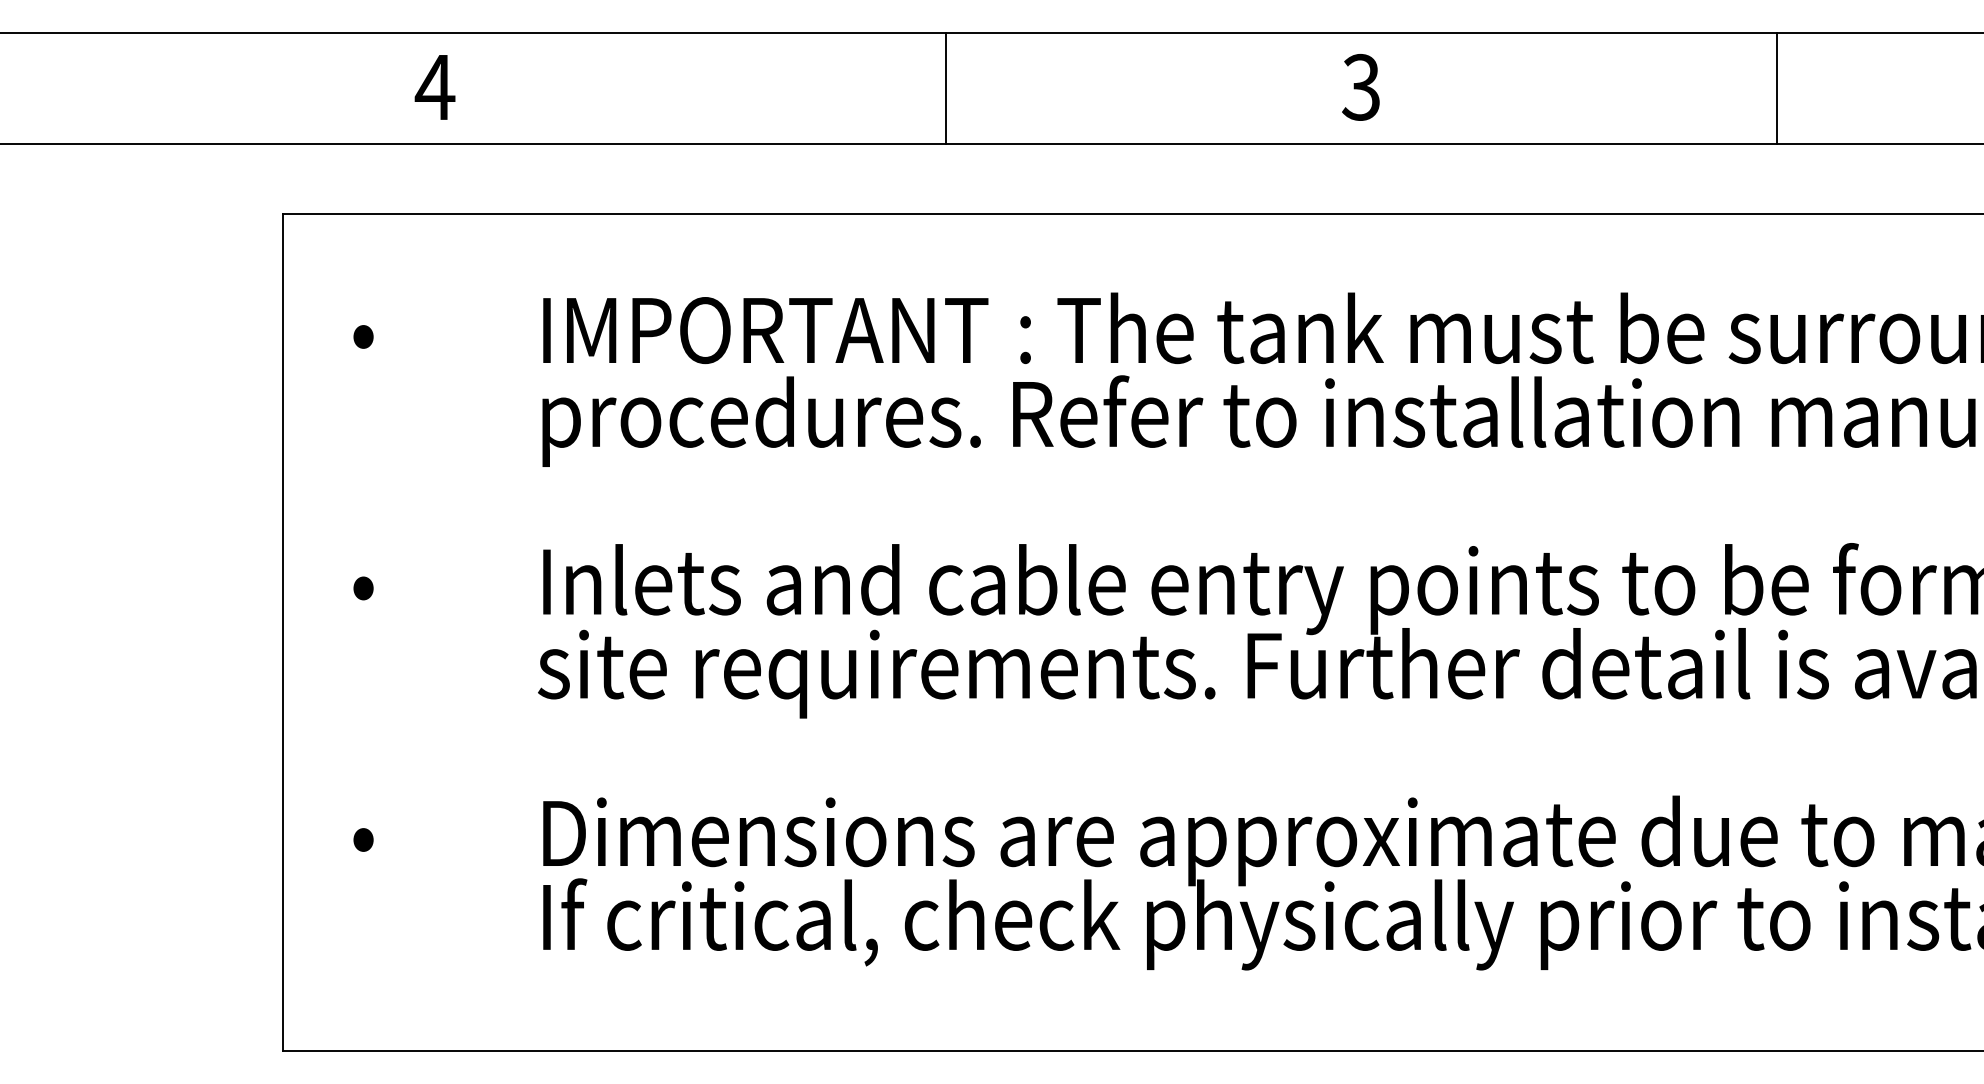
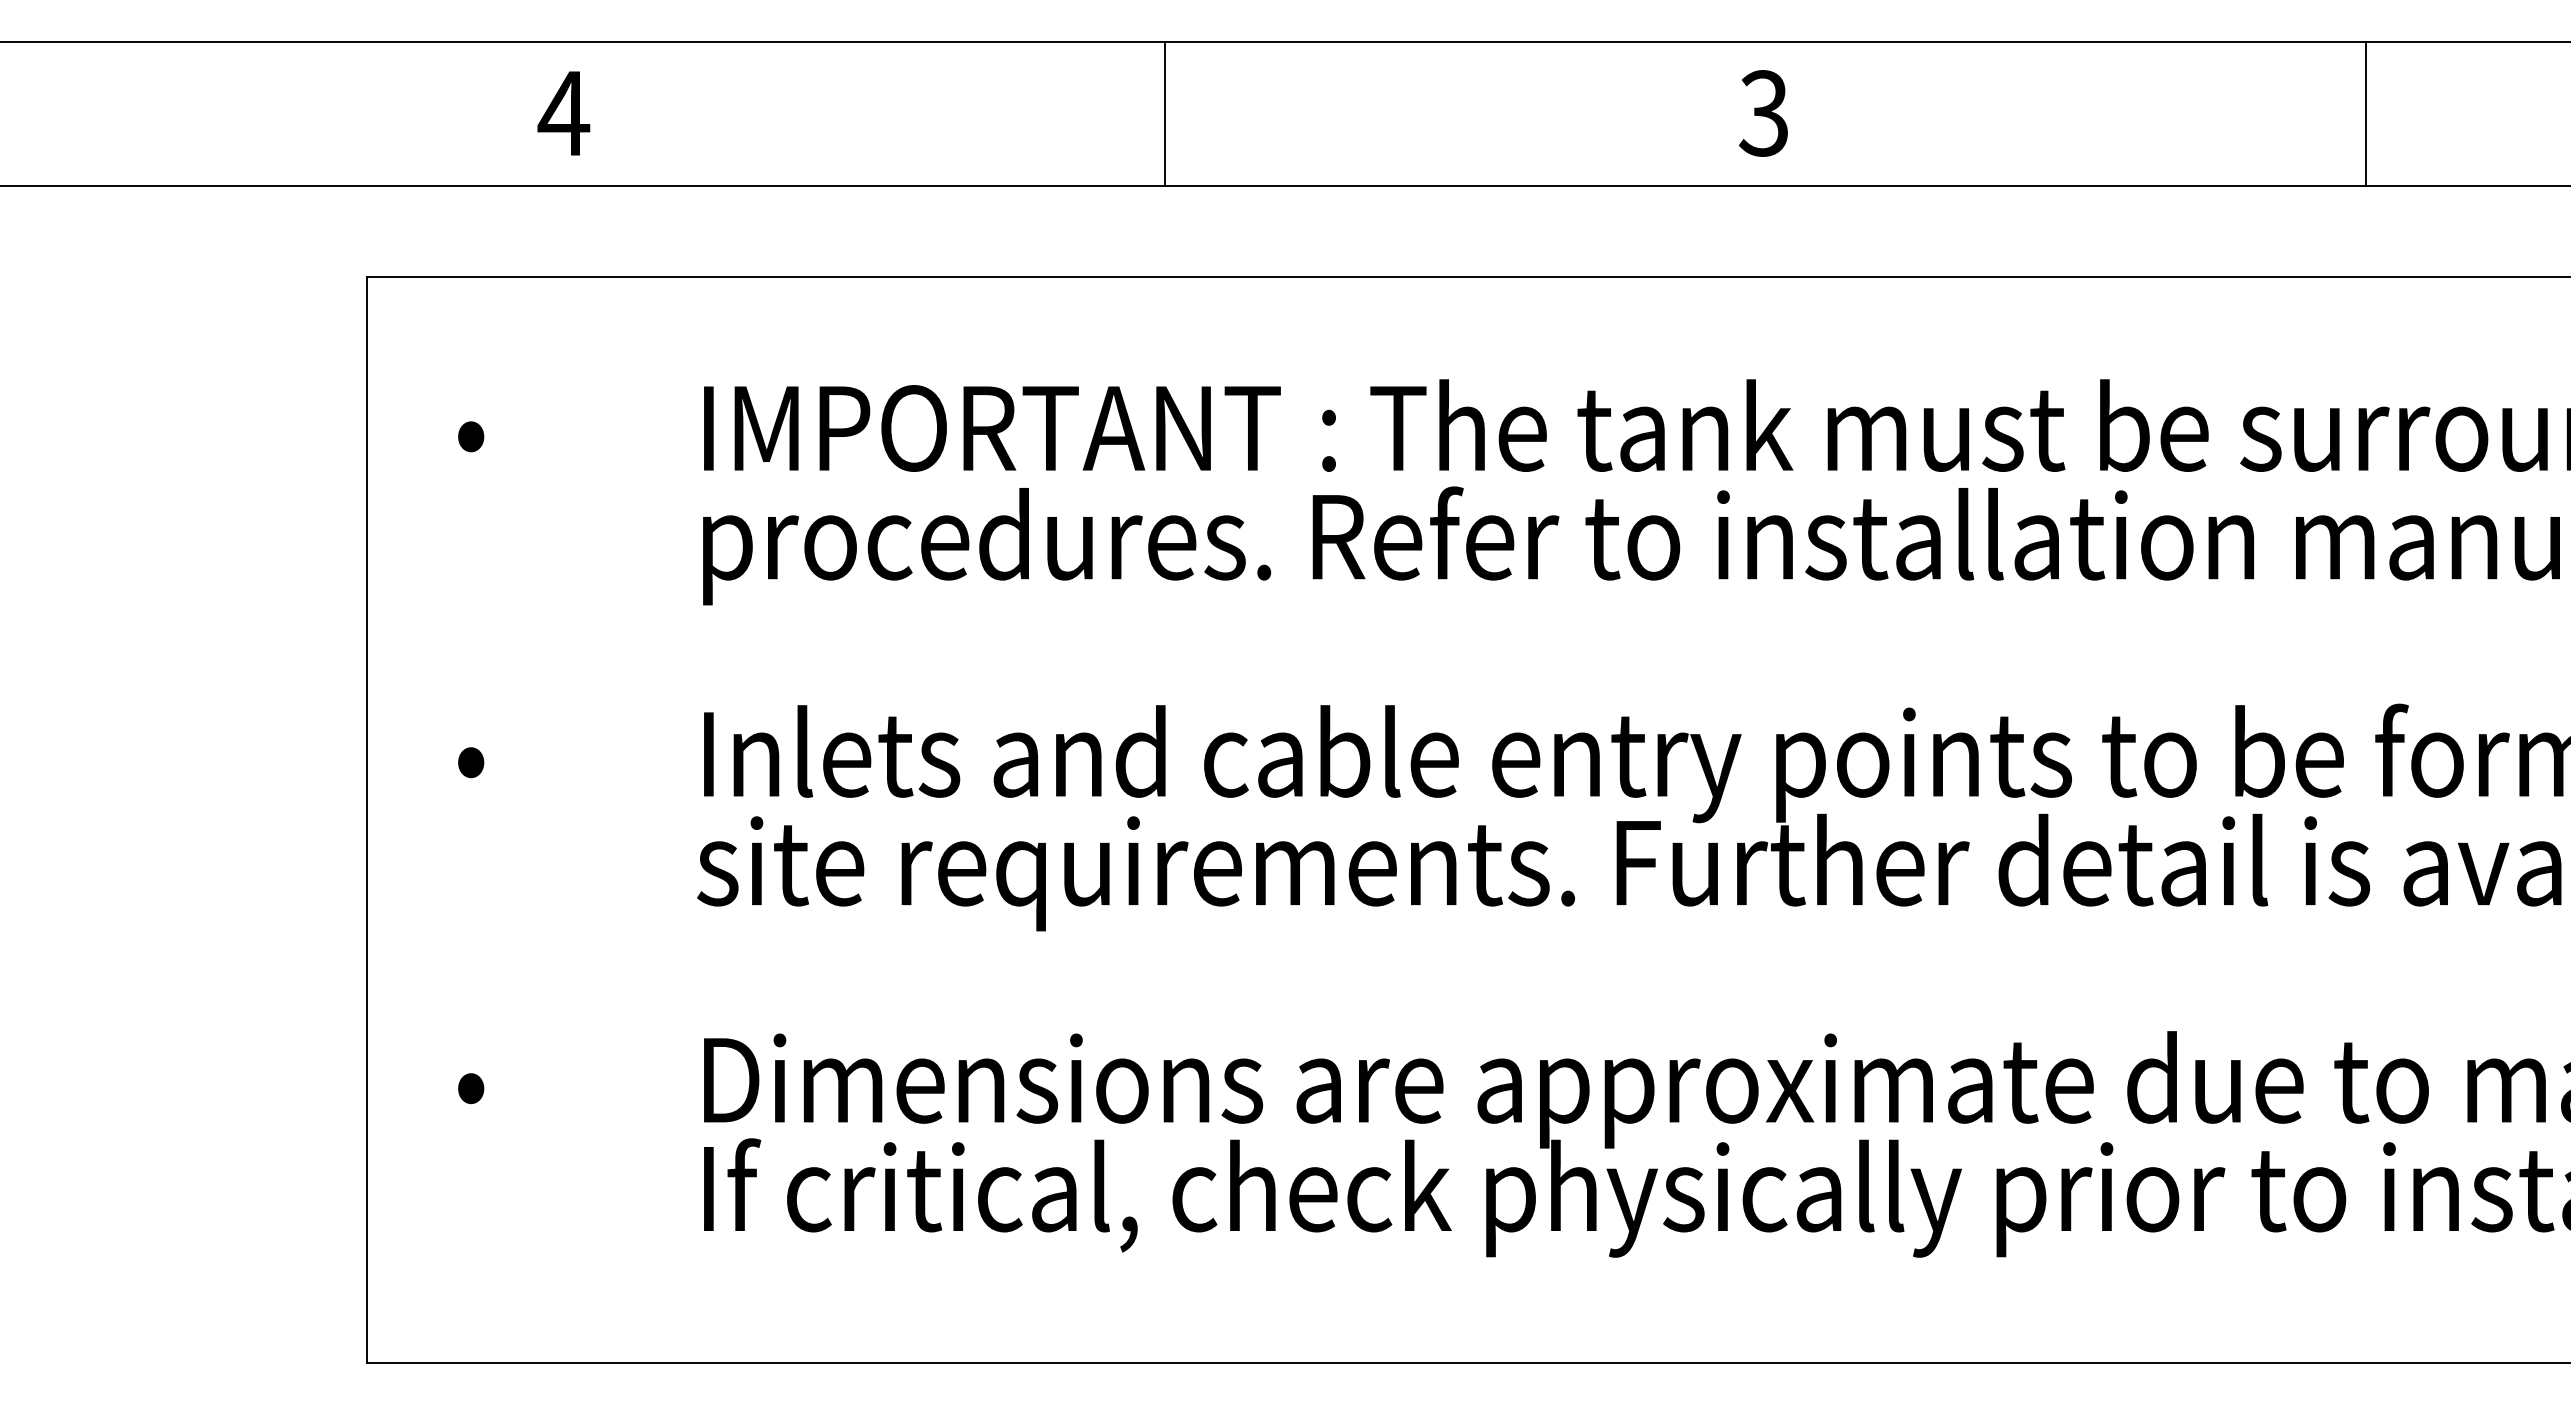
line: (946, 87) -> (1165, 113), moved
line: (1776, 87) -> (2365, 113), moved

